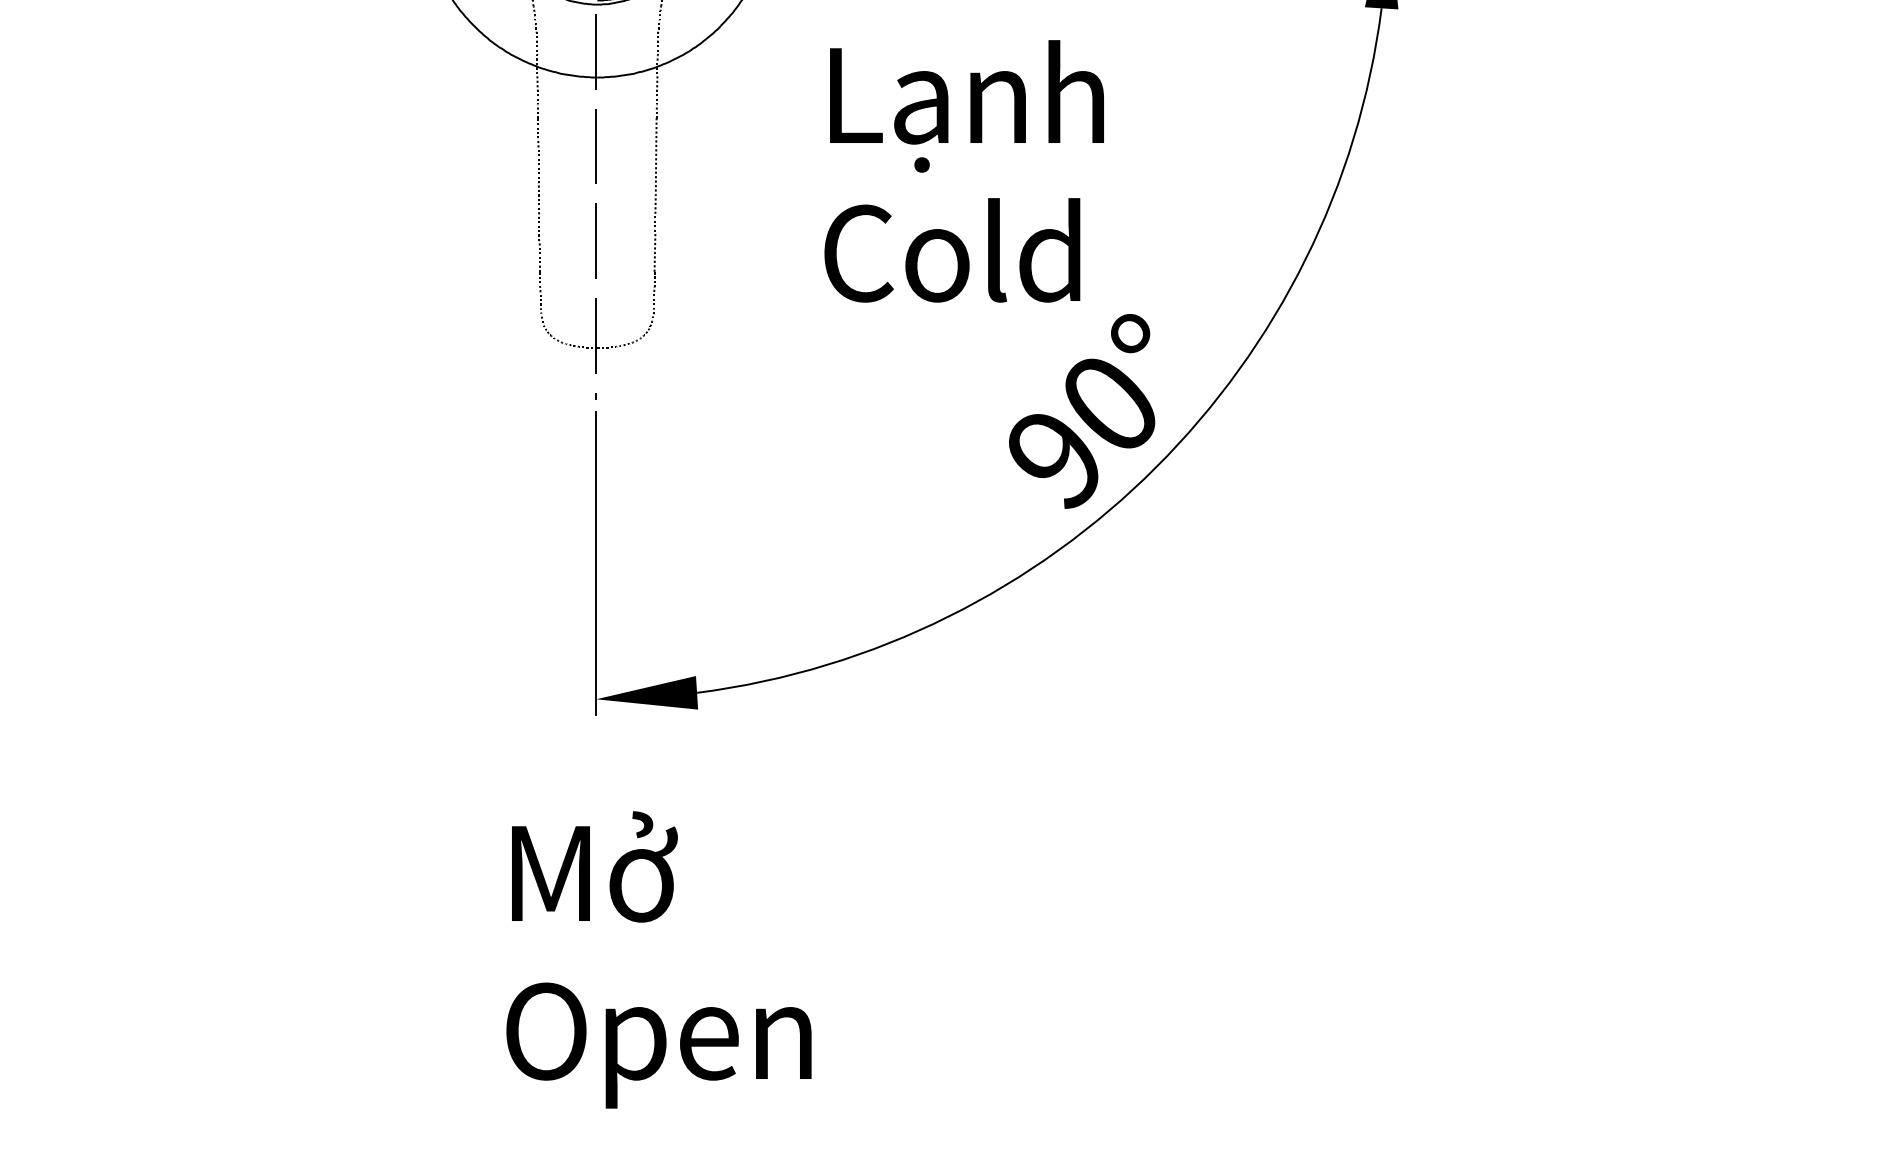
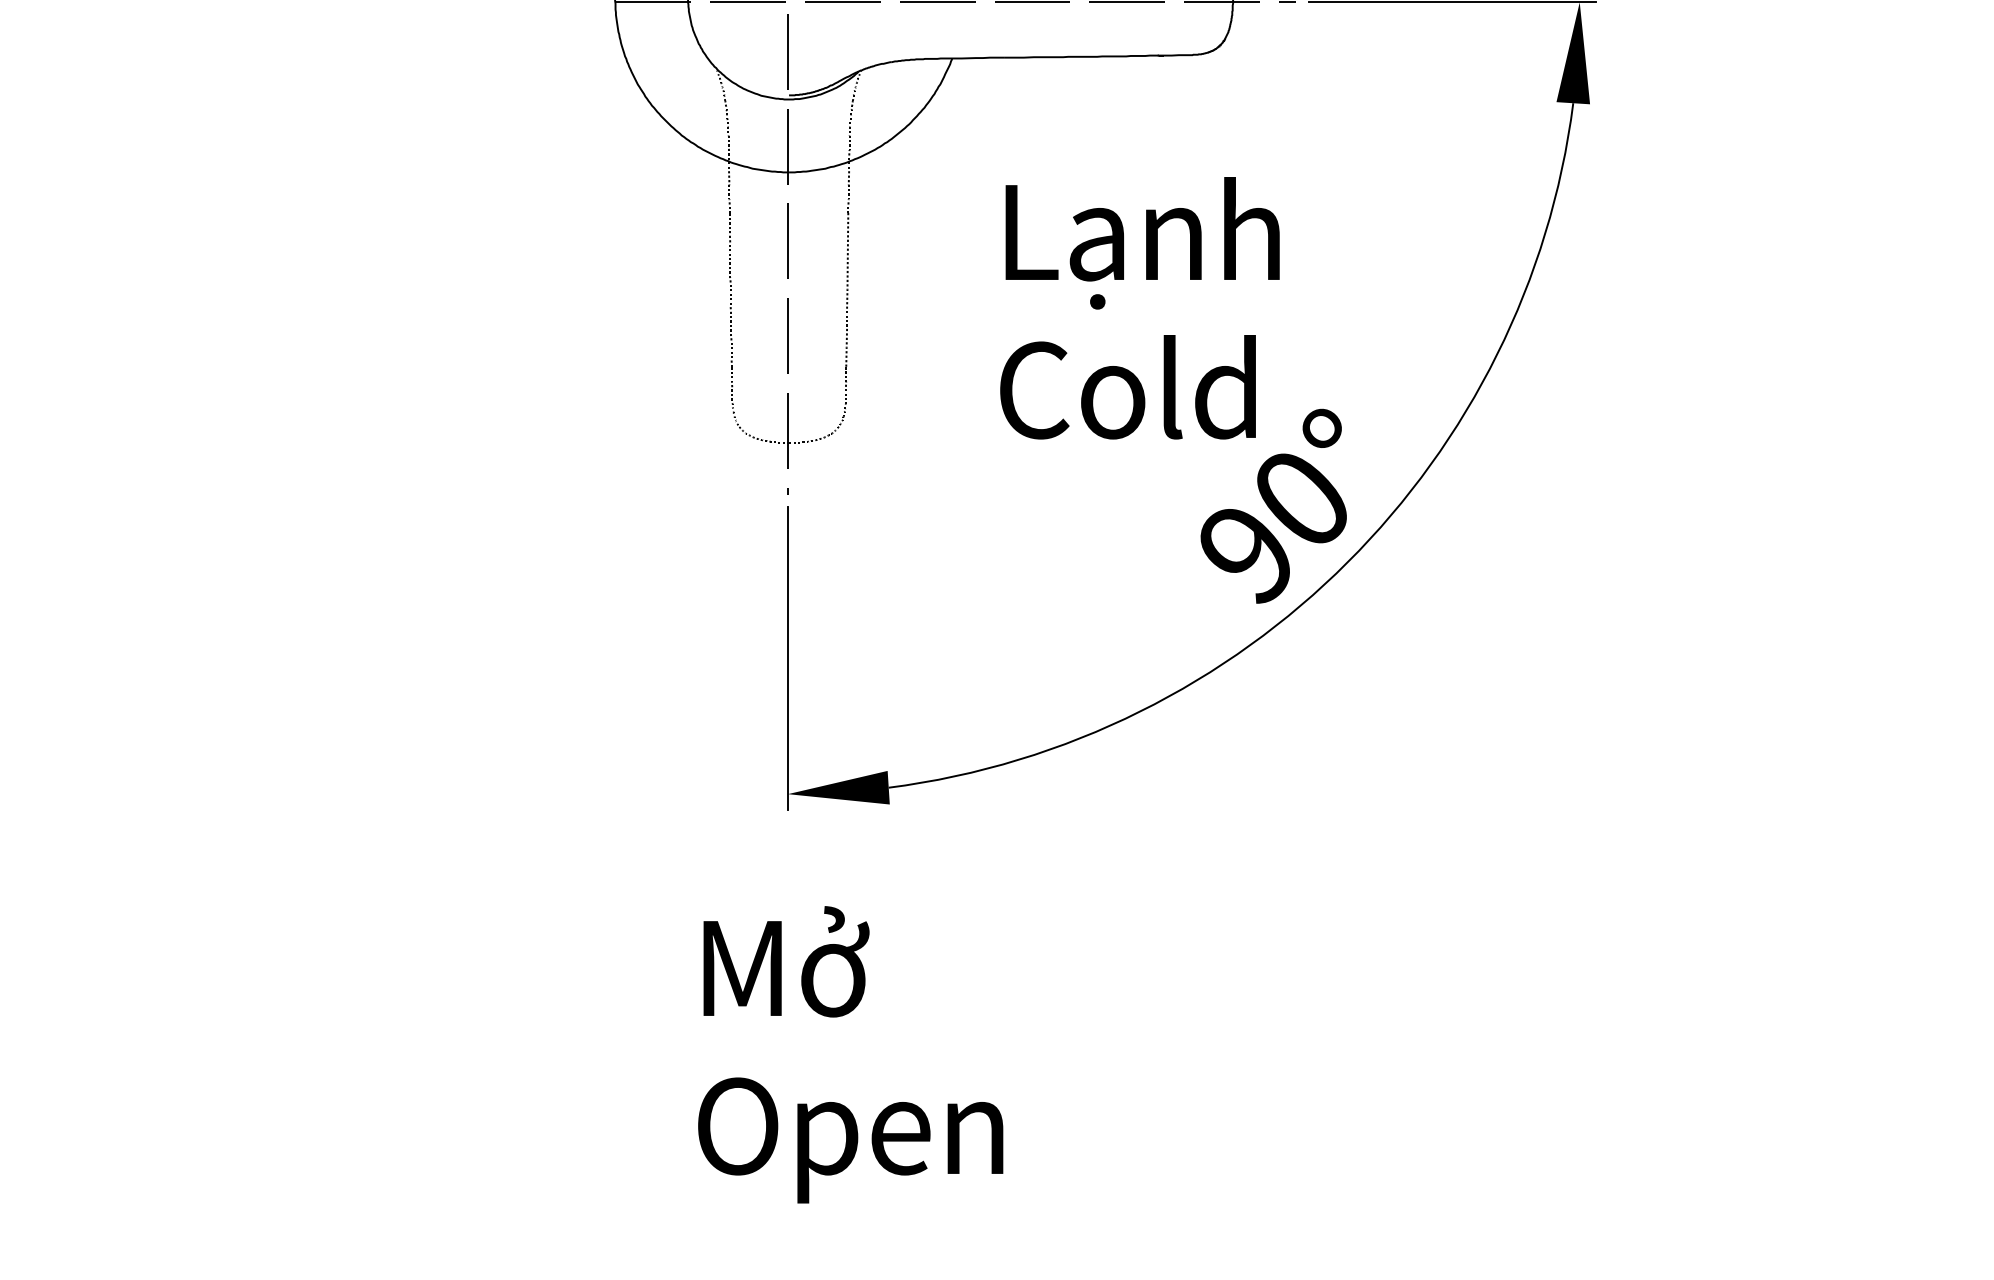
text: (963, 171) -> (1139, 308), moved

